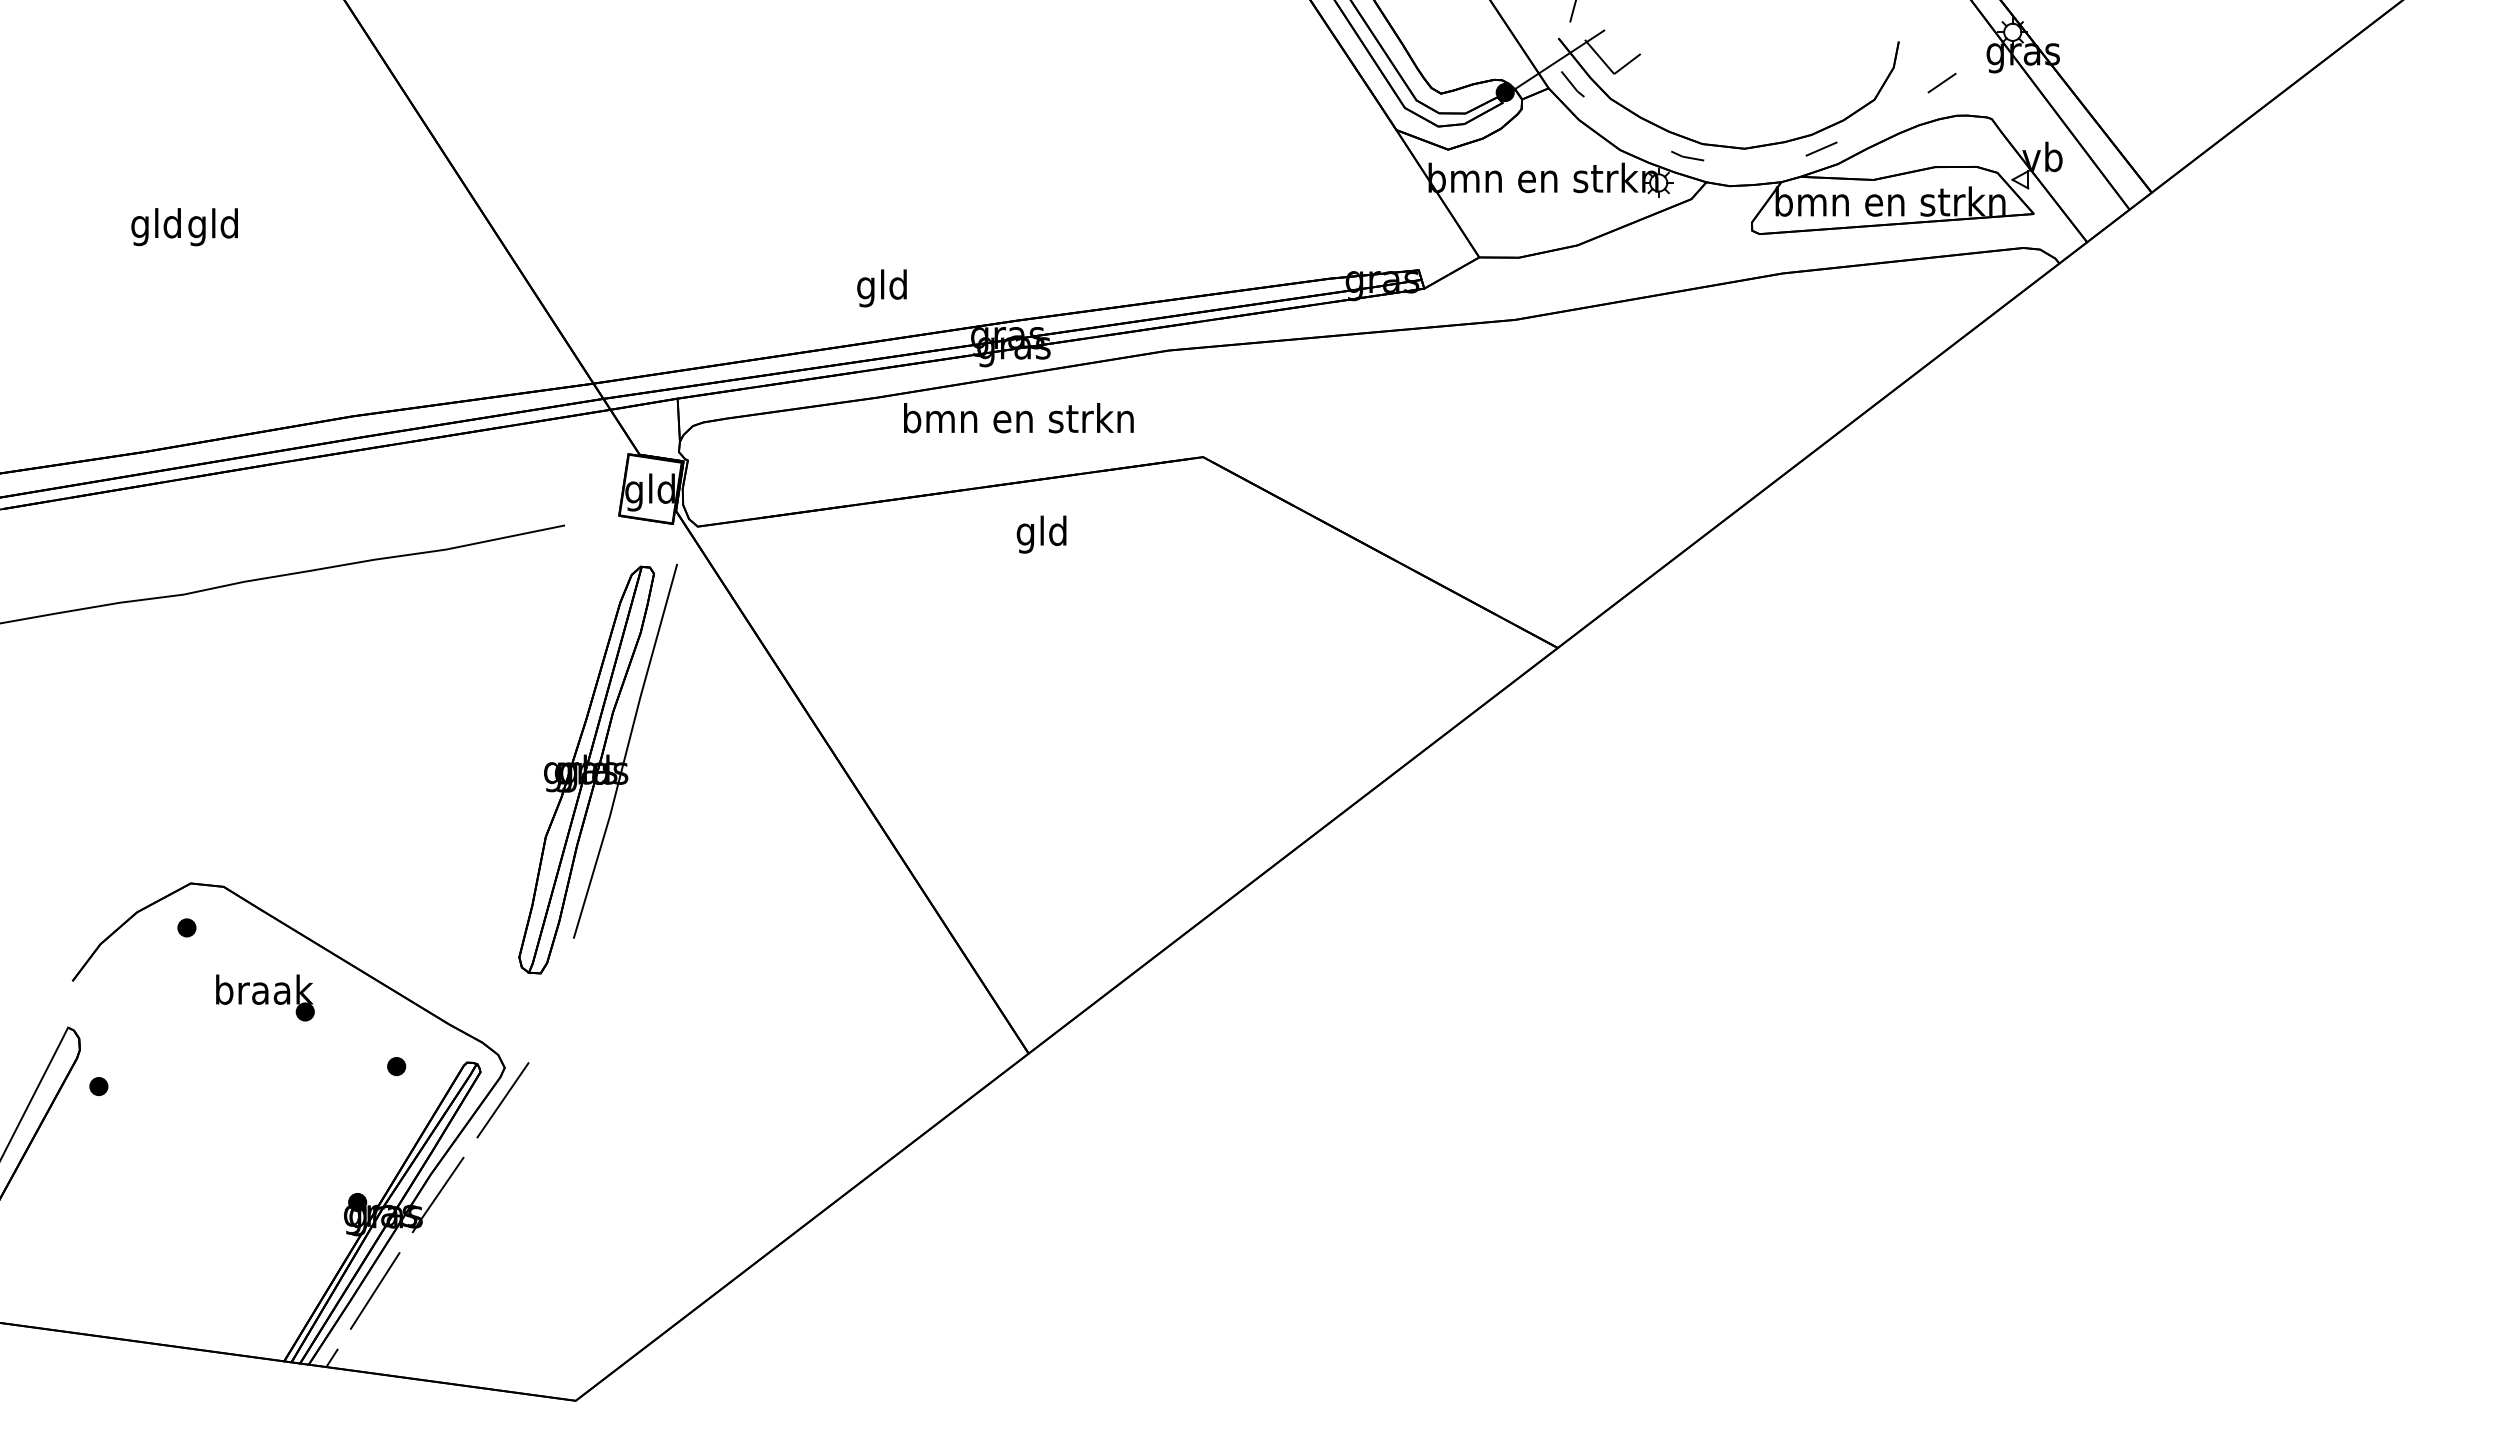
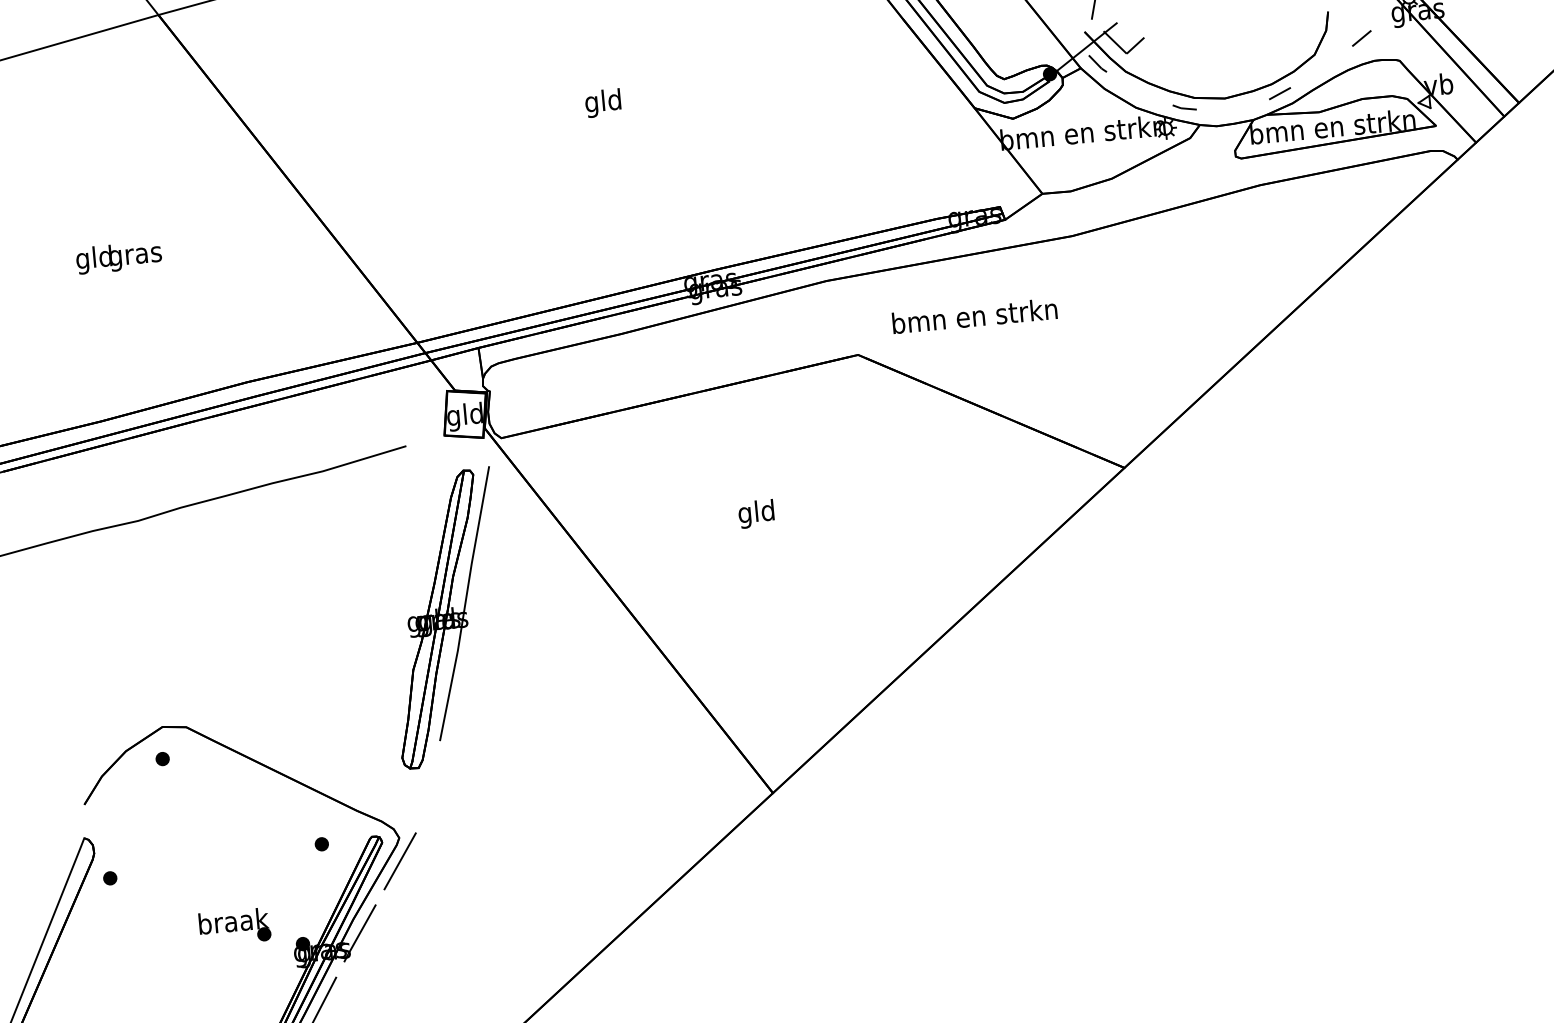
text: (213, 227) -> (135, 256), gld -> gras
text: (881, 288) -> (602, 103), moved
text: (1018, 418) -> (974, 316), moved
text: (1041, 534) -> (756, 513), moved
part: (265, 997) -> (234, 926), moved

